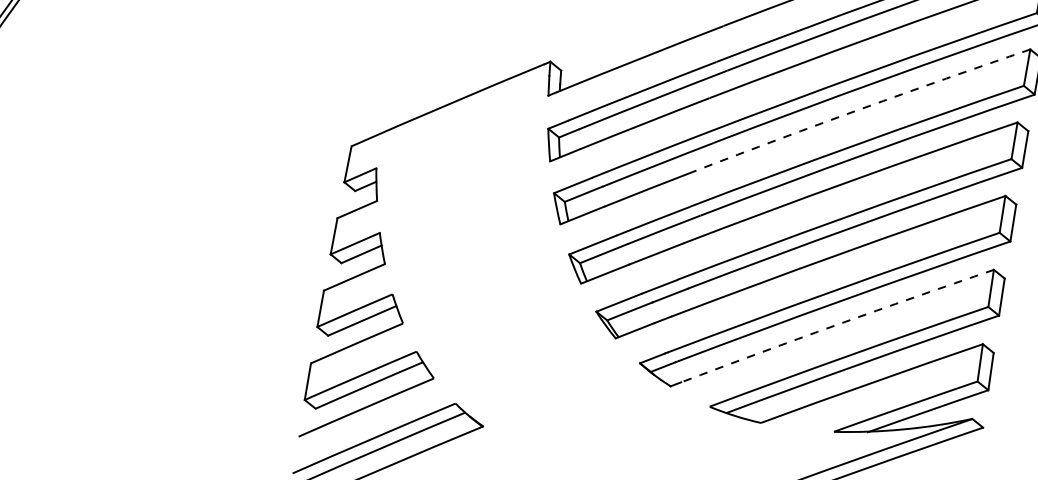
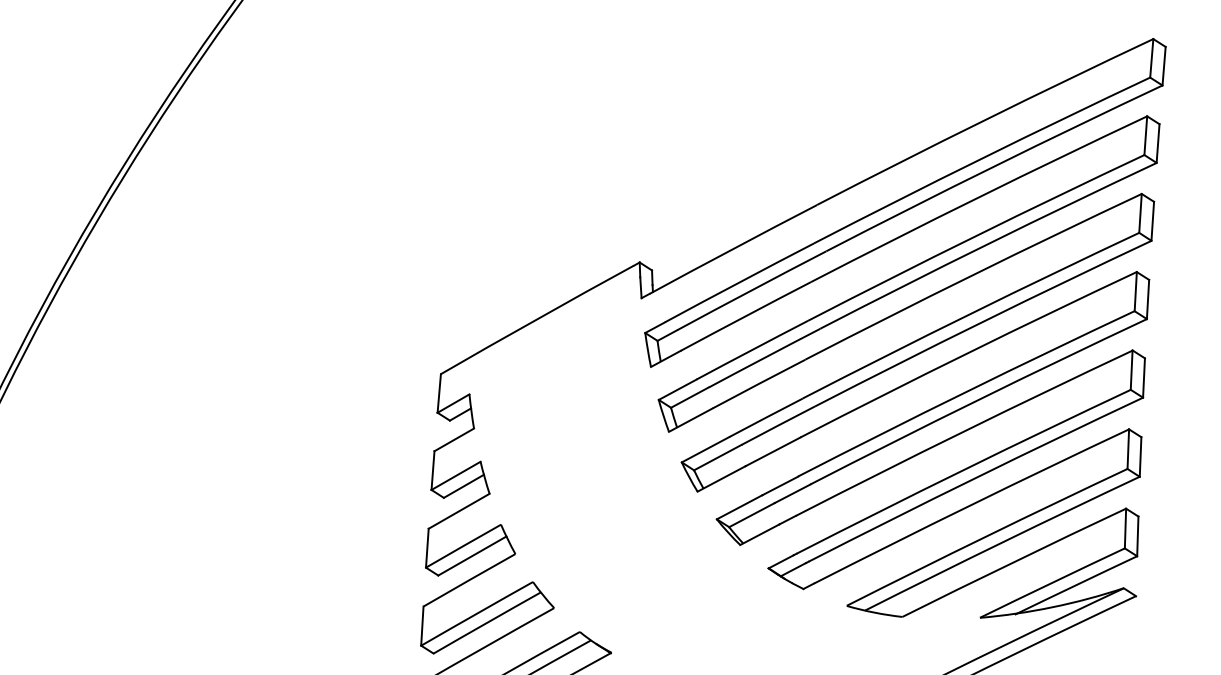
arc: (862, 108) -> (972, 275), dashed -> solid
arc: (836, 325) -> (970, 505), dashed -> solid

